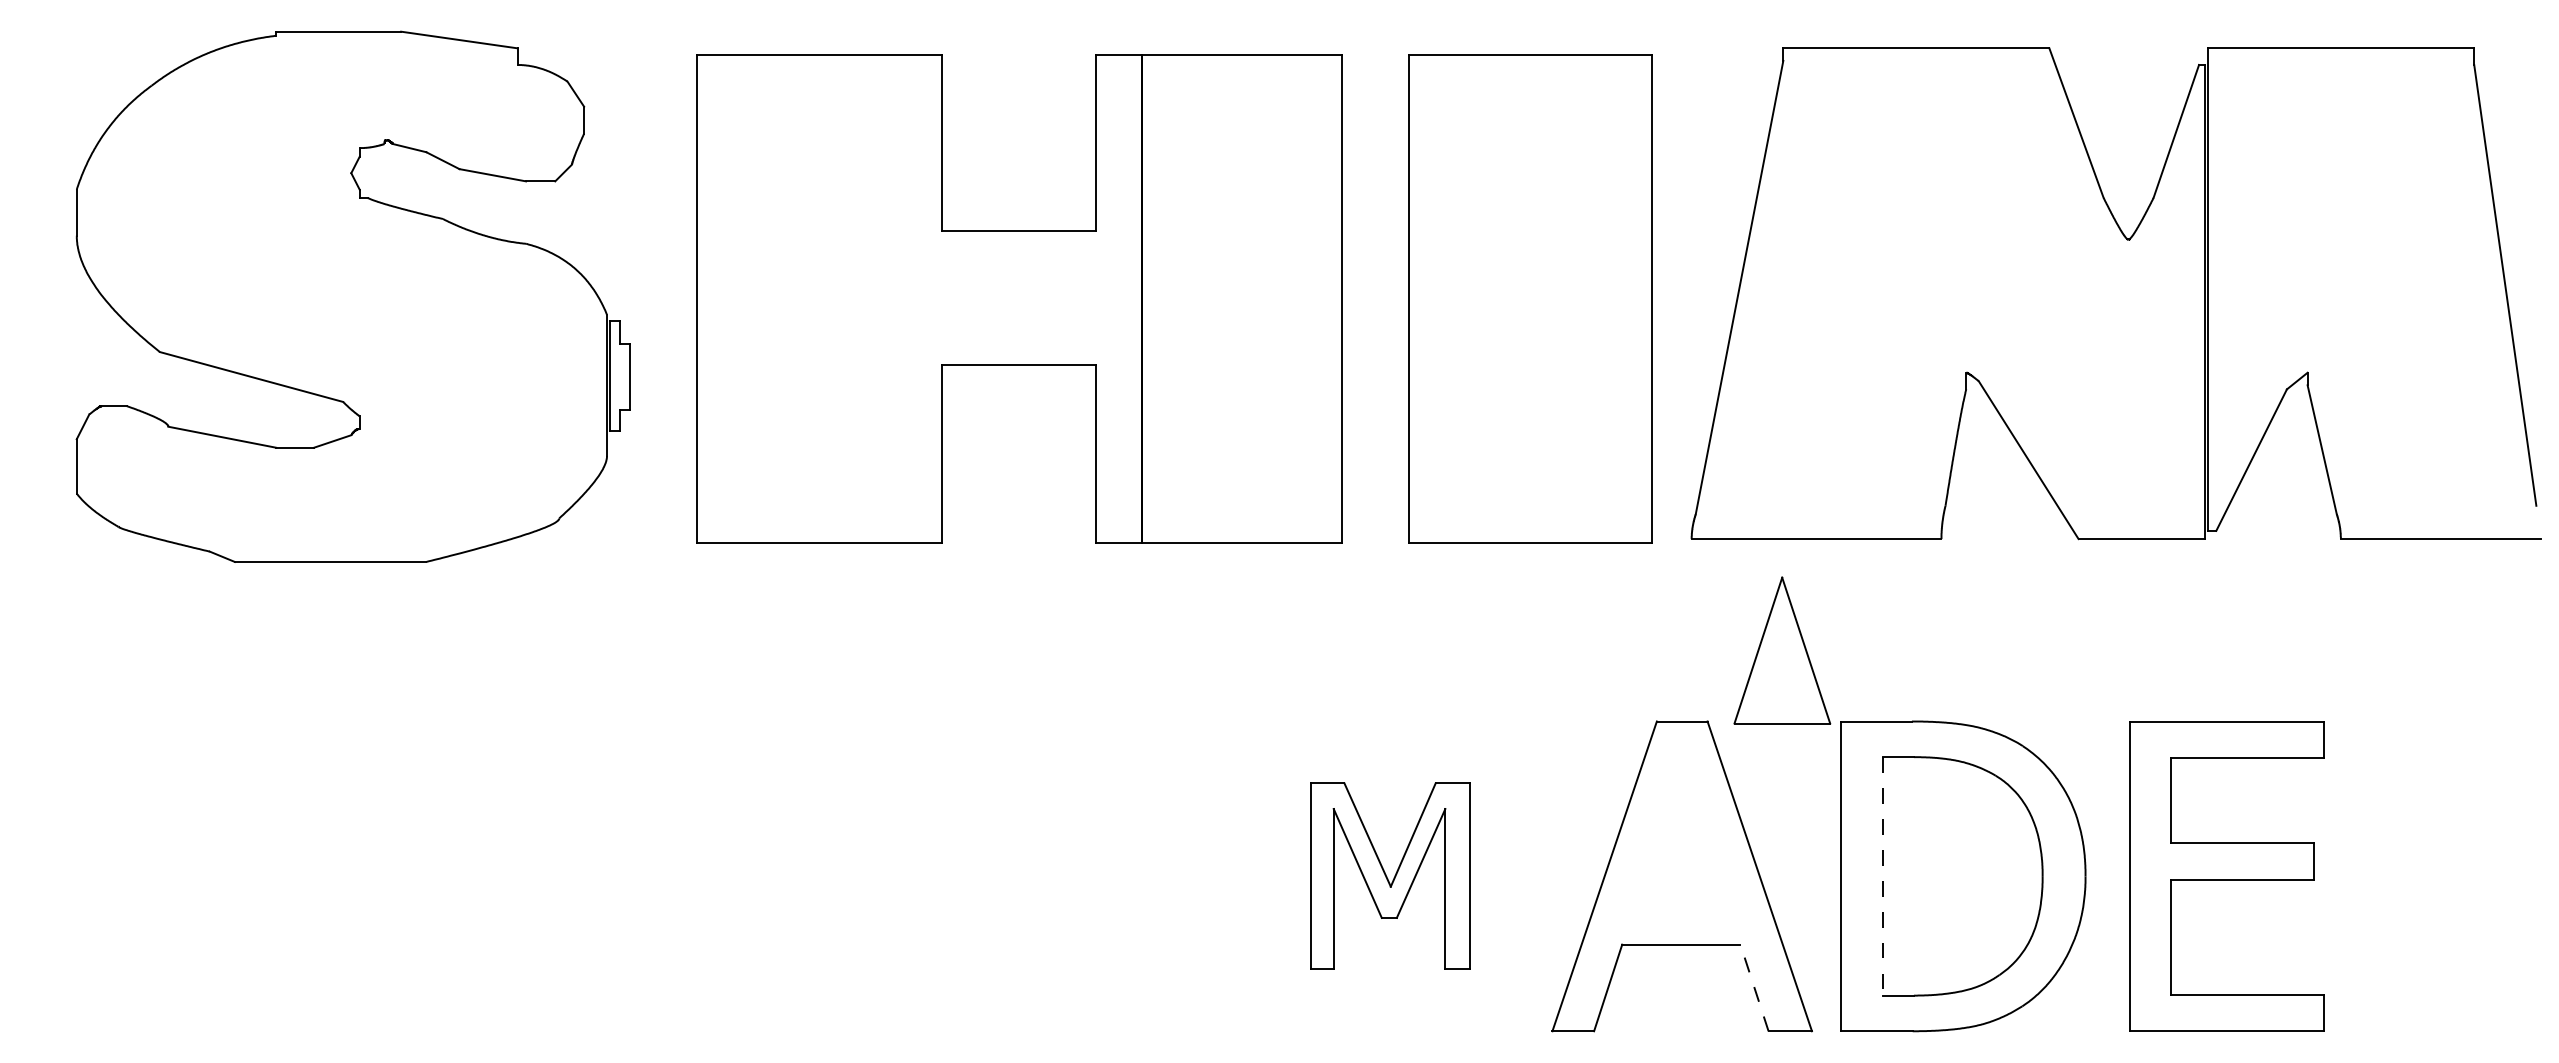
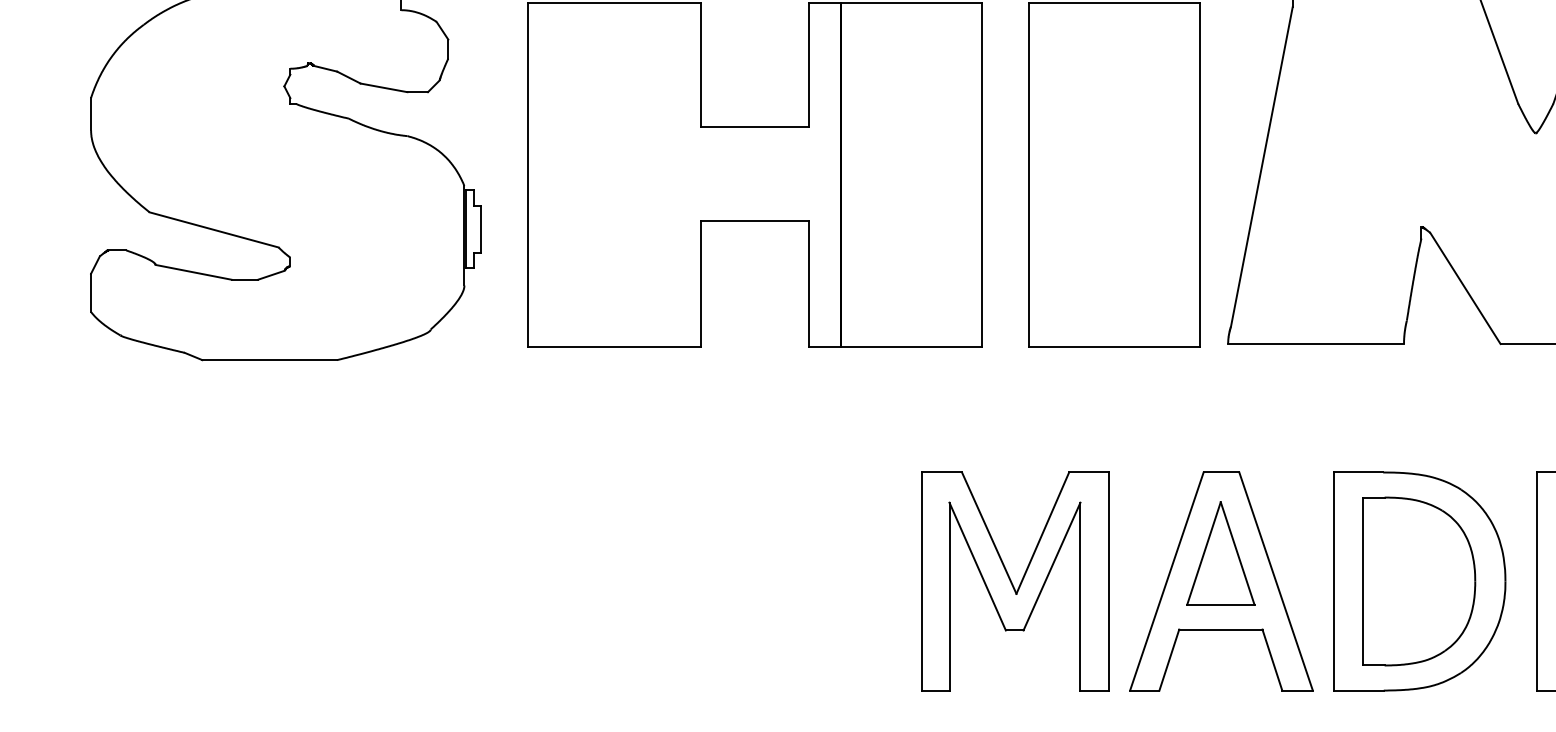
part: (1782, 650) -> (1220, 553), moved
part: (1390, 875) -> (1016, 580), size x1.67
line: (1882, 876) -> (1362, 581), dashed -> solid
line: (1754, 987) -> (1272, 659), dashed -> solid

